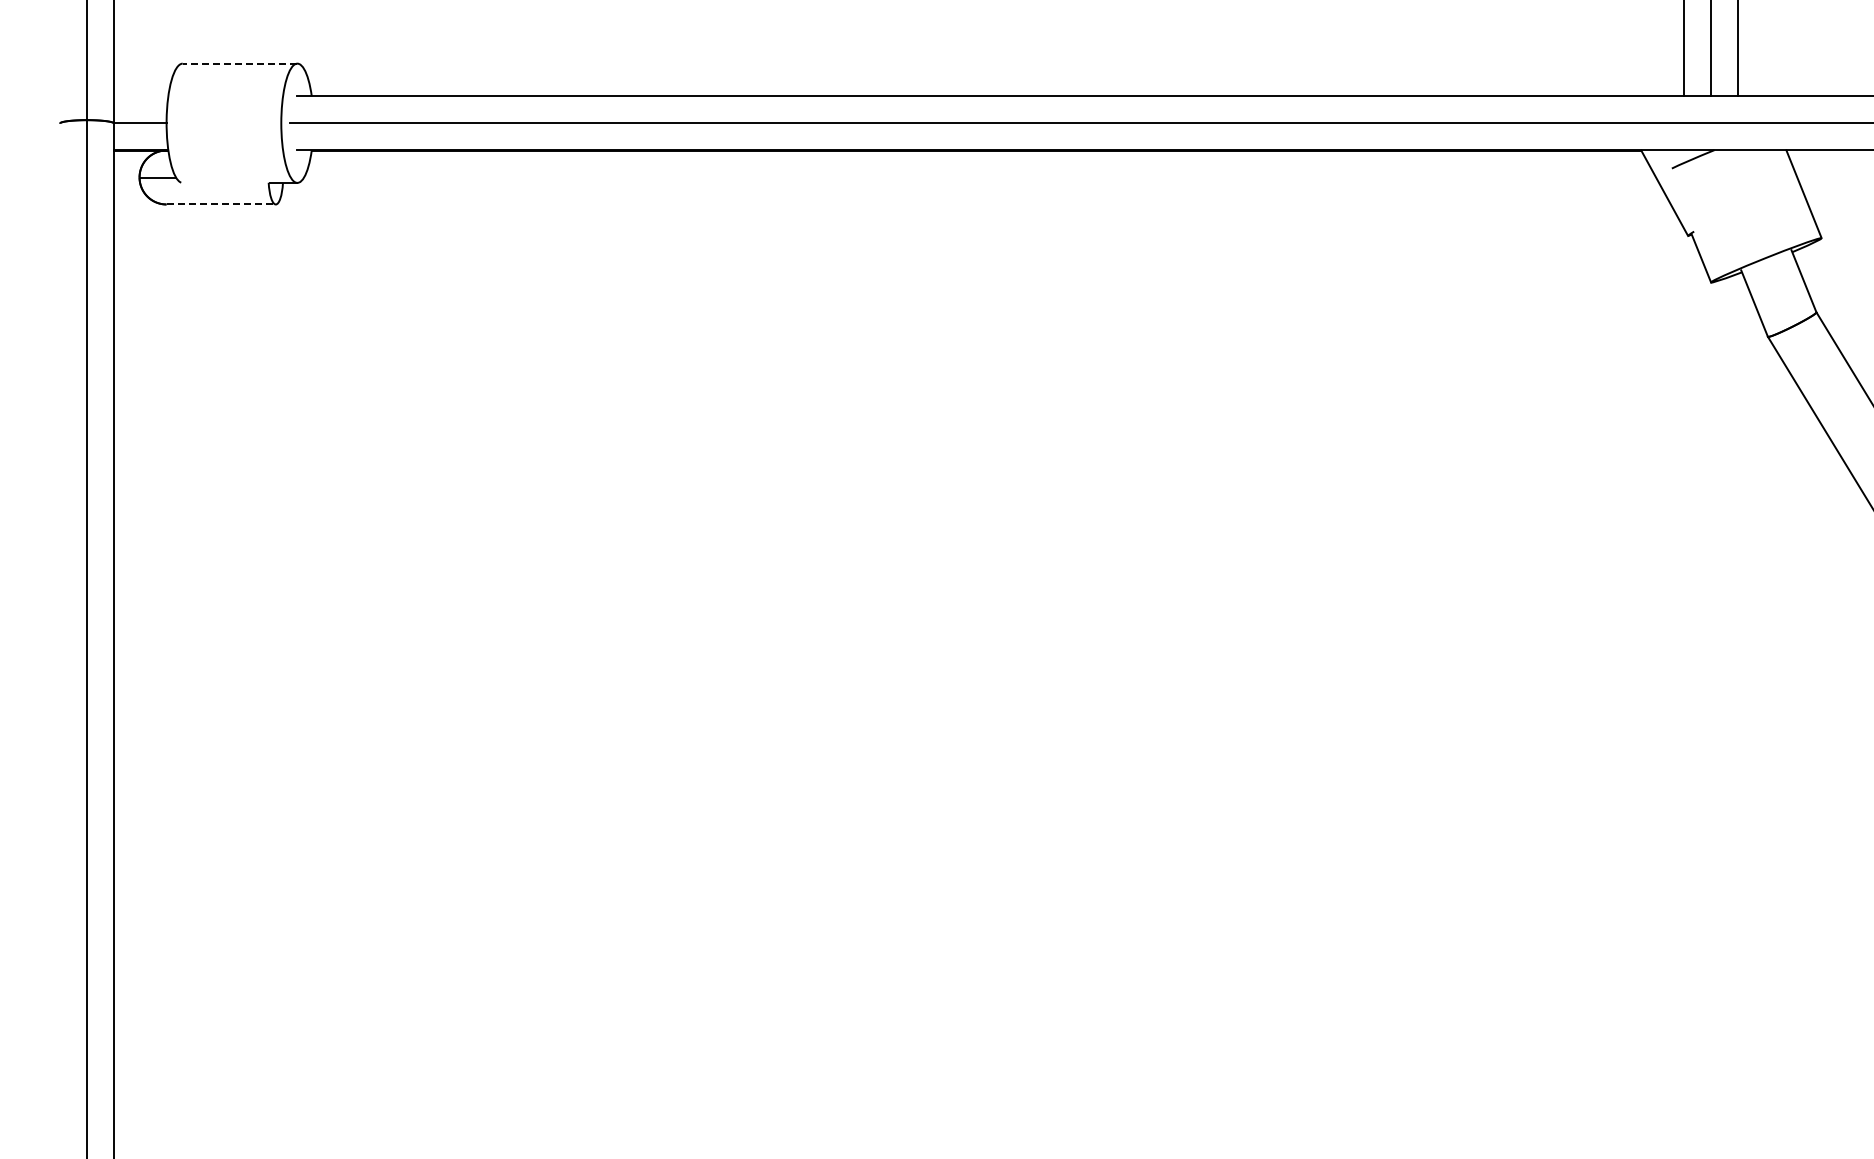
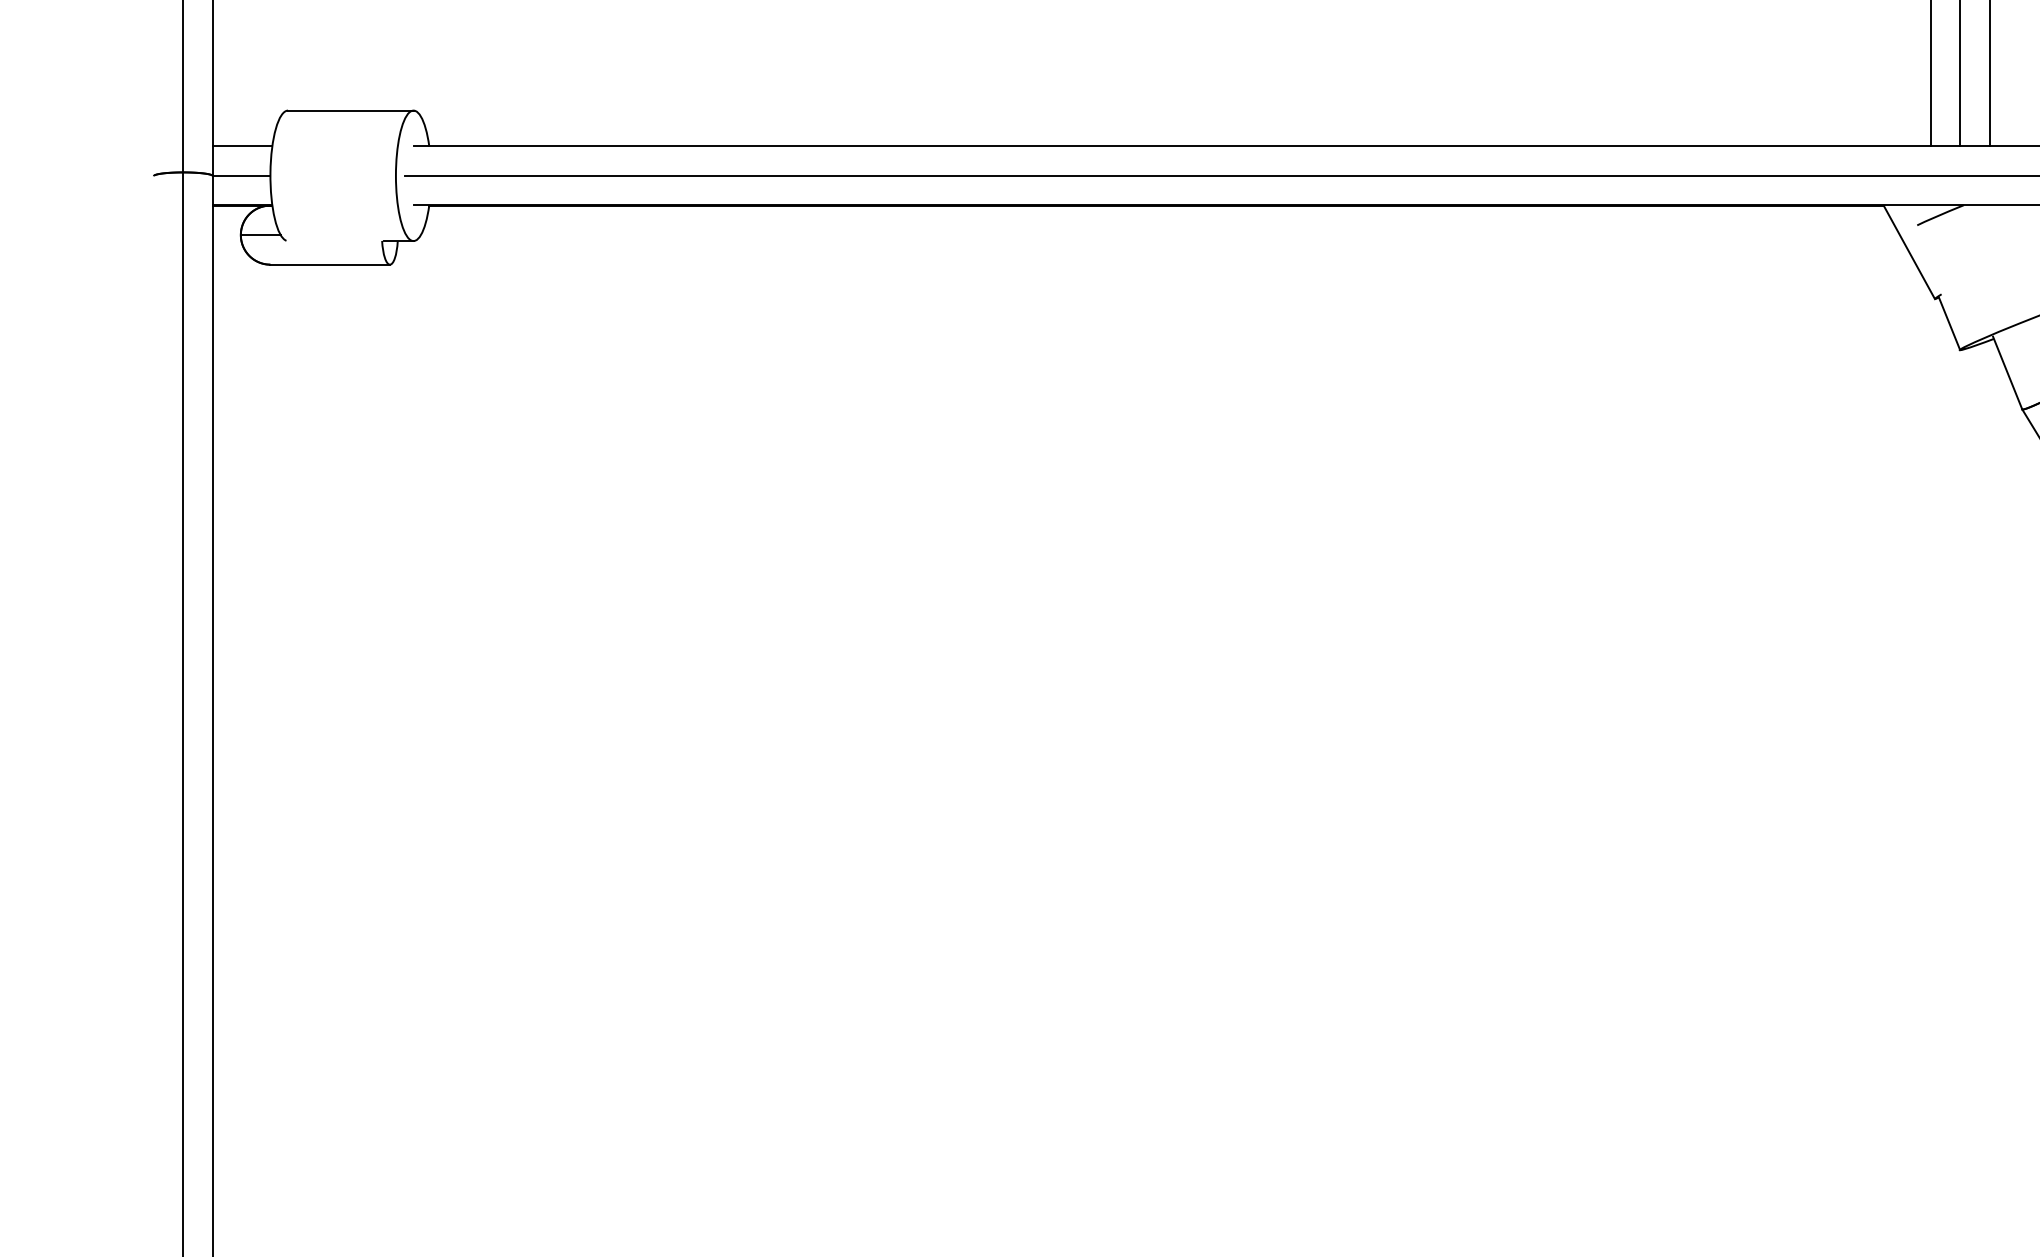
line: (239, 63) -> (350, 110), dashed -> solid
line: (141, 96) -> (242, 146), added
line: (221, 204) -> (330, 264), dashed -> solid

